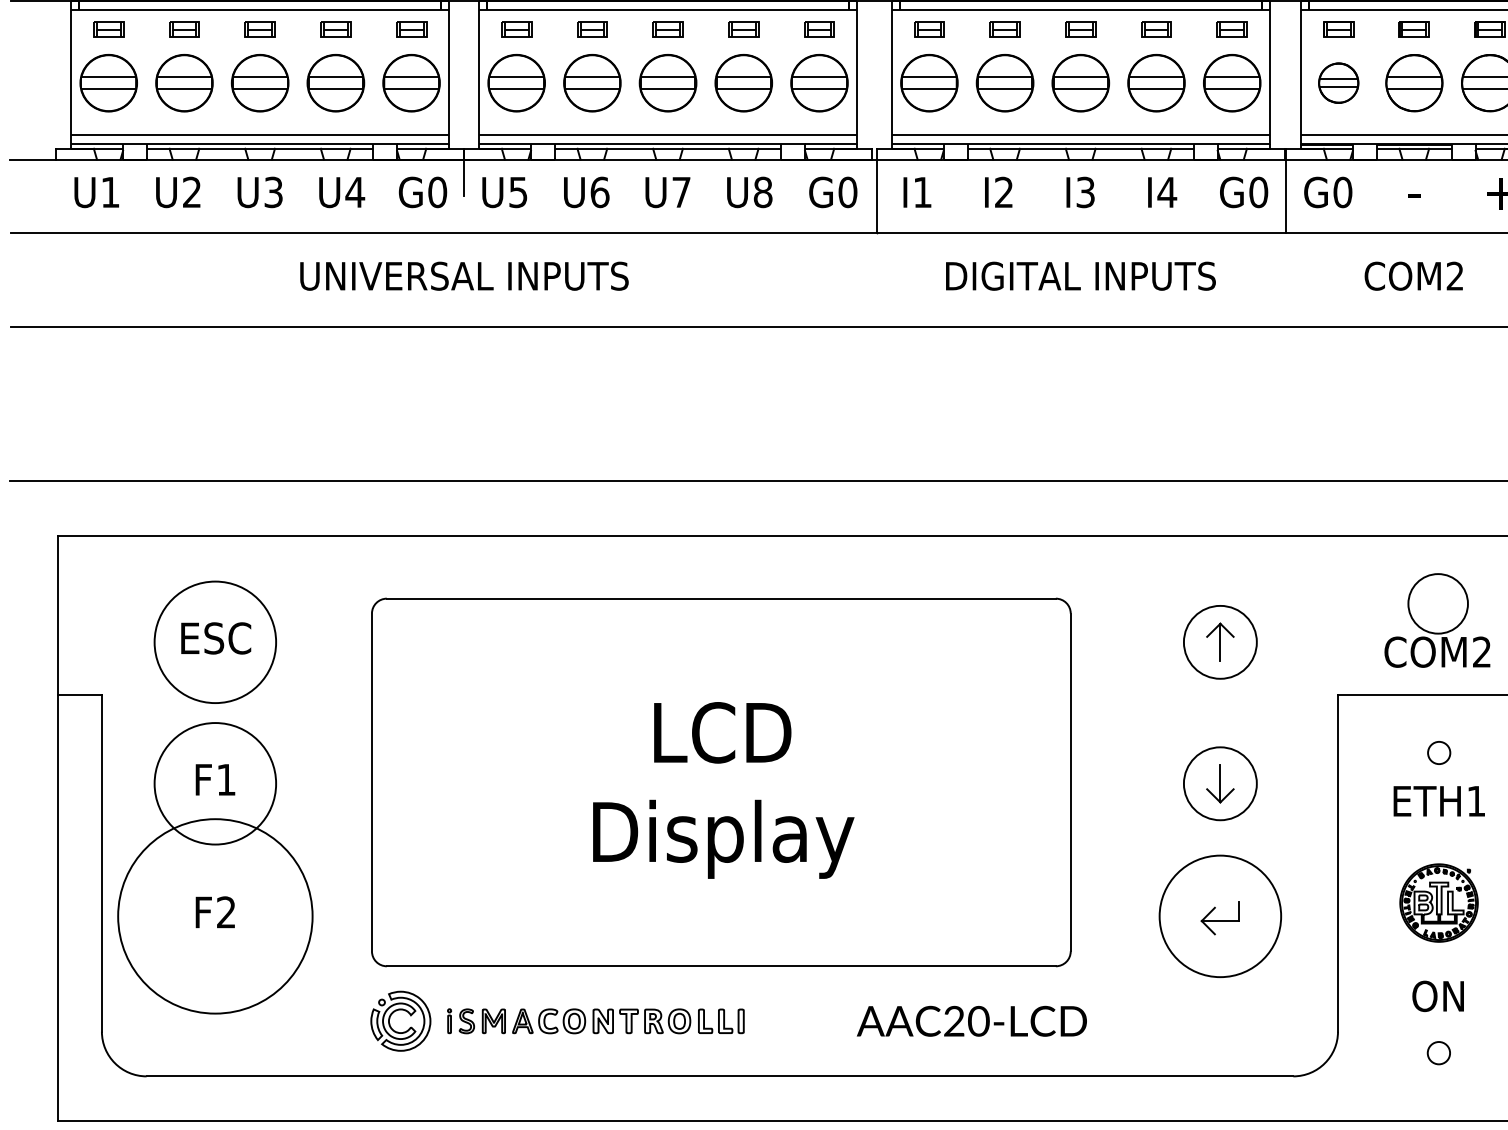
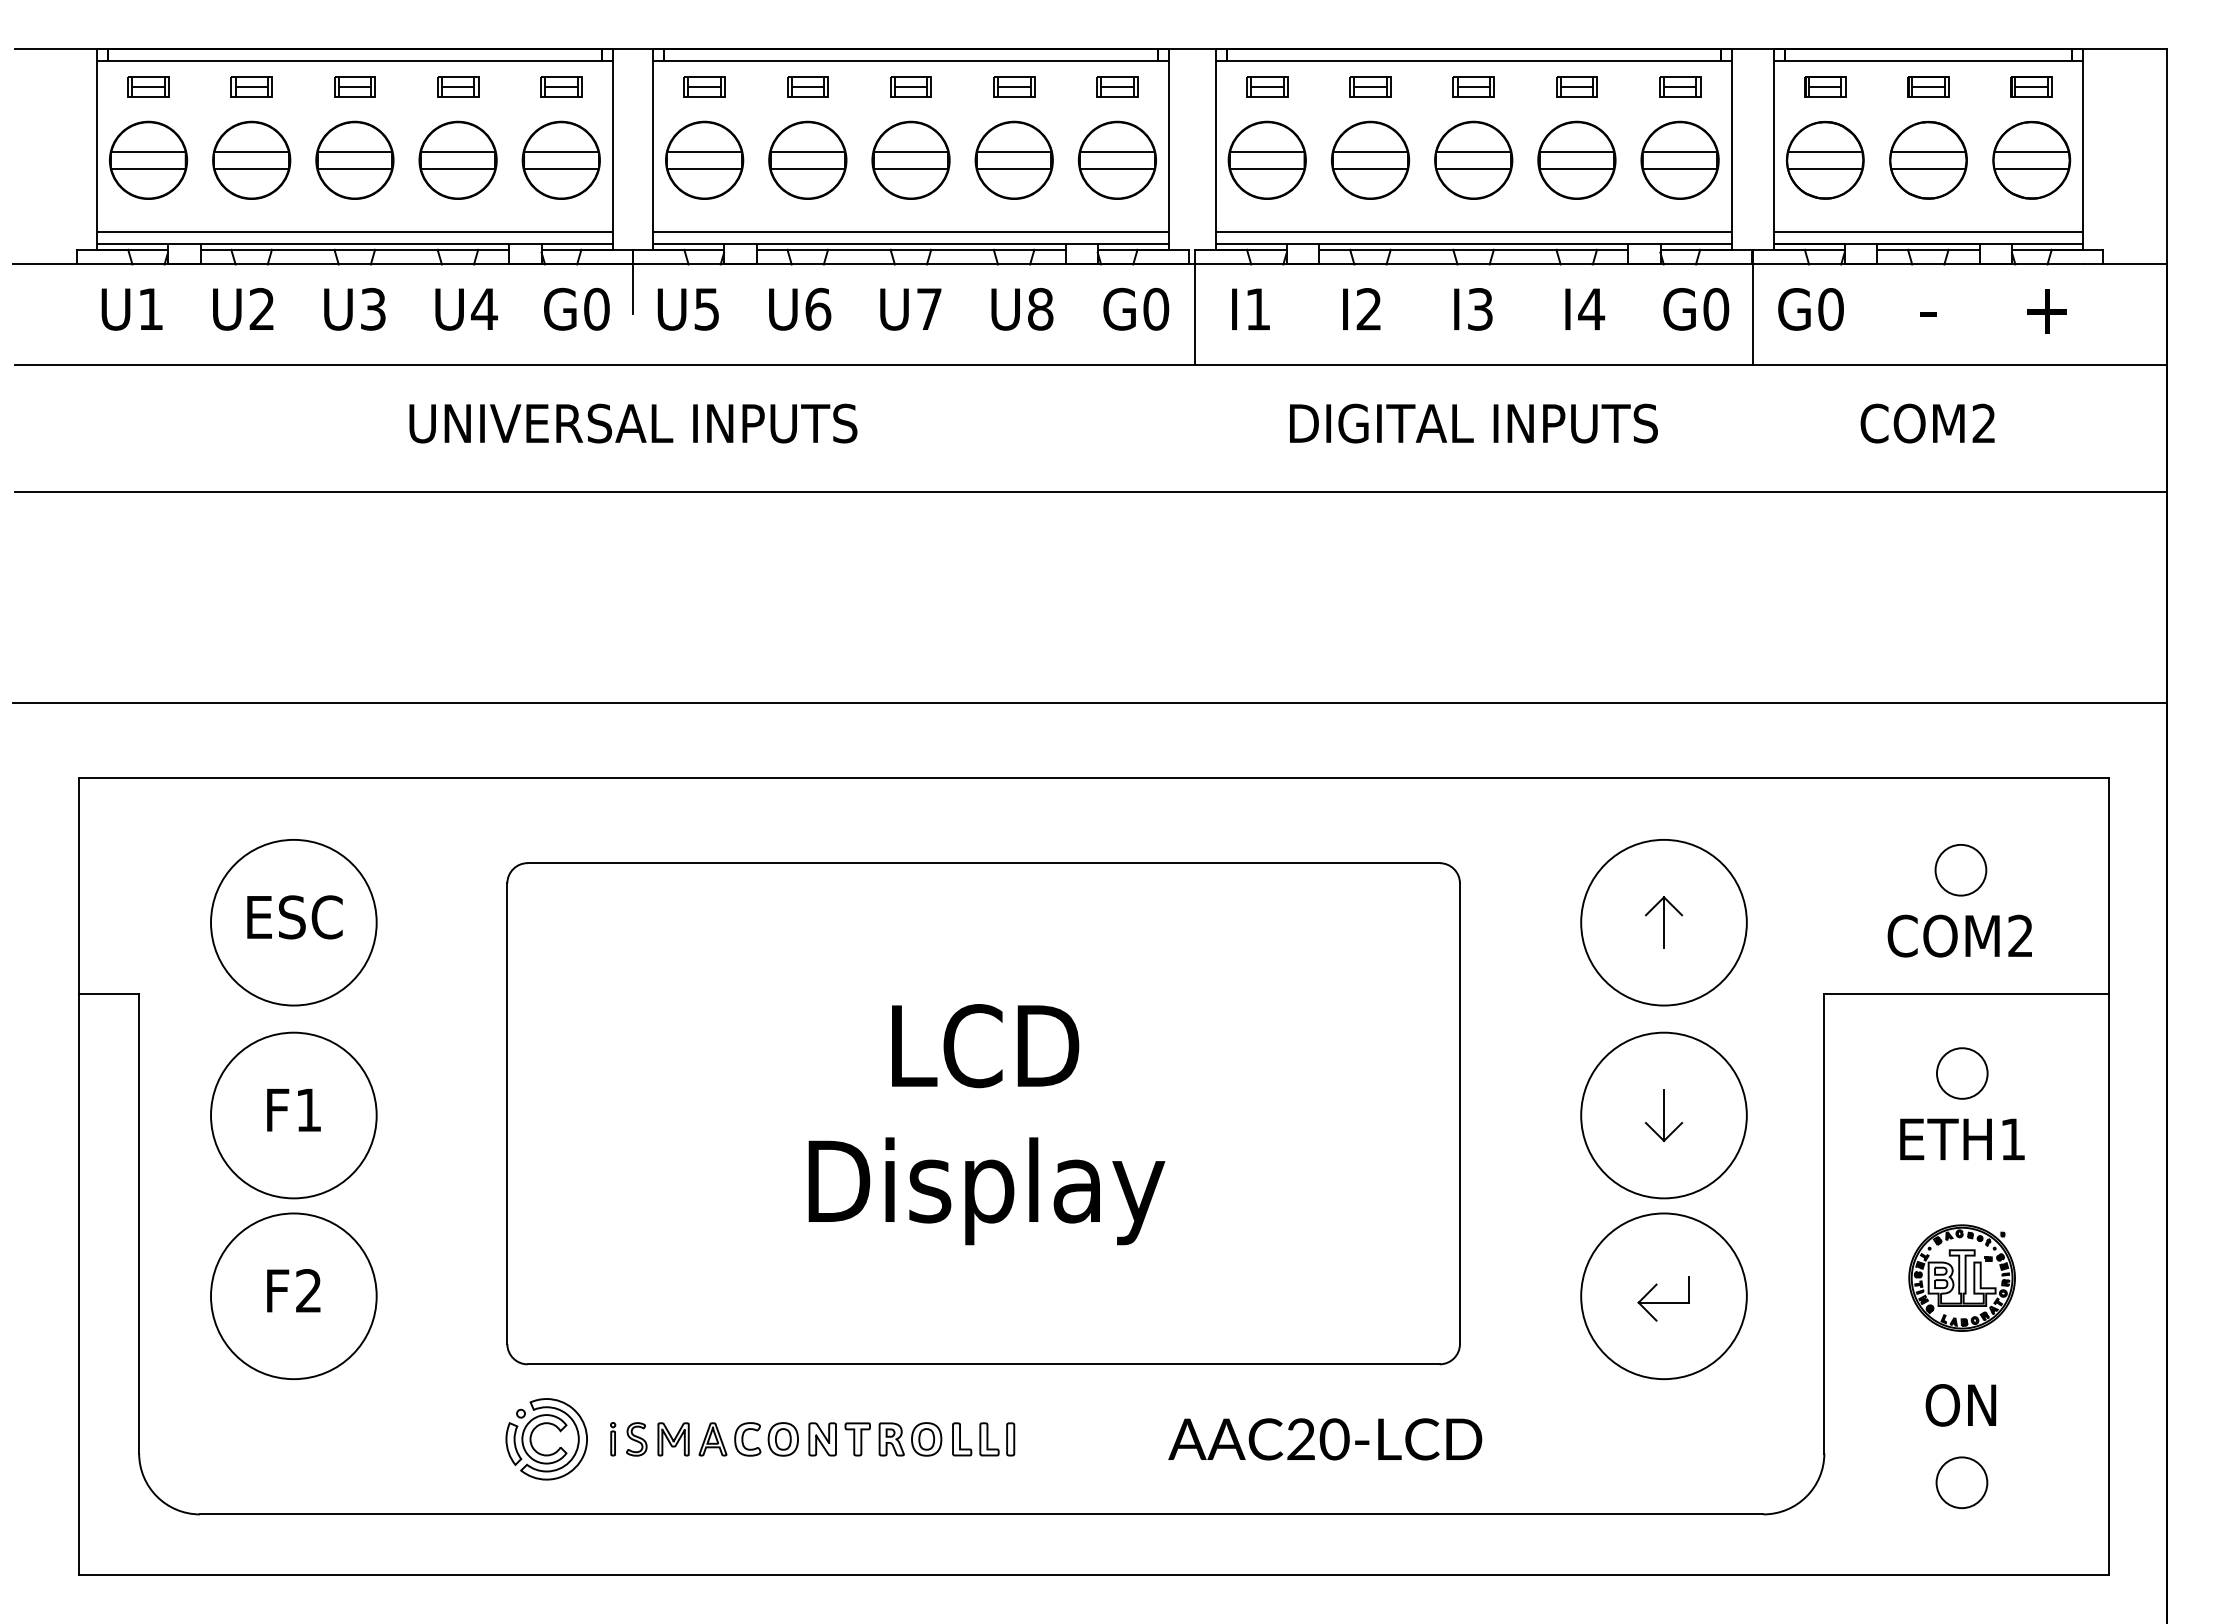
part: (1338, 83) -> (1825, 160), size x1.43
circle: (1437, 603) -> (1960, 869), size x0.62
circle: (1220, 642) -> (1663, 922), size x1.67
circle: (1438, 752) -> (1961, 1073), size x1.67
circle: (1220, 783) -> (1663, 1115), size x1.67
circle: (215, 916) -> (293, 1296), size x0.62
circle: (1438, 1052) -> (1961, 1482), size x1.67

